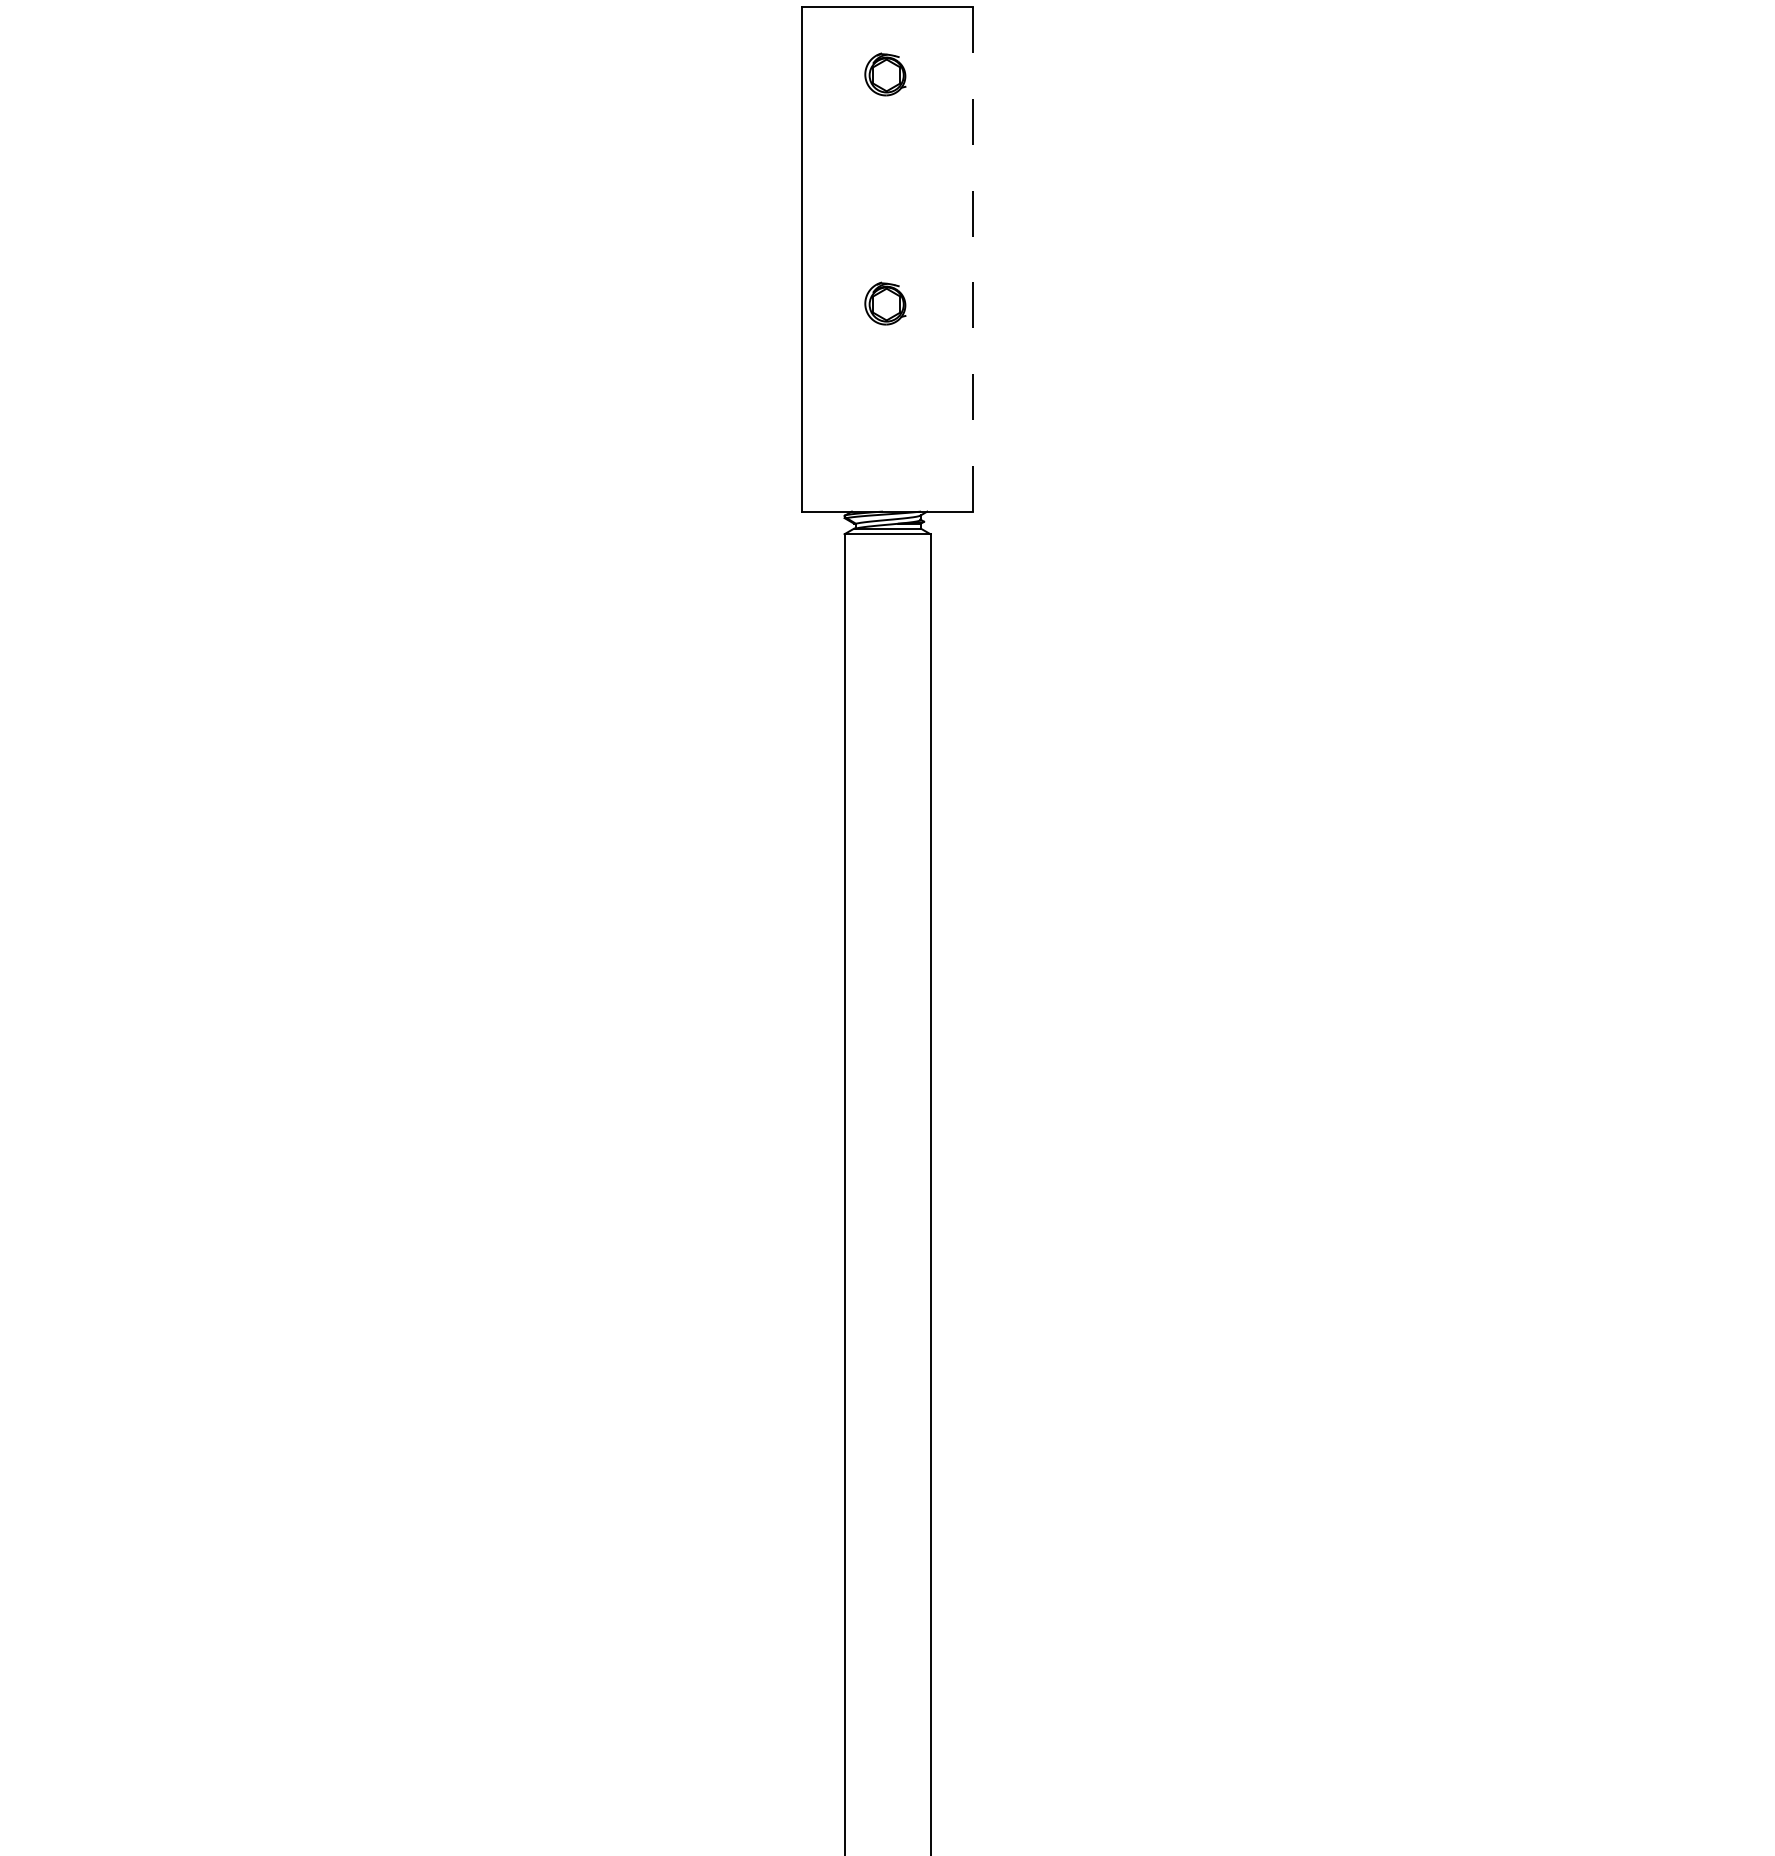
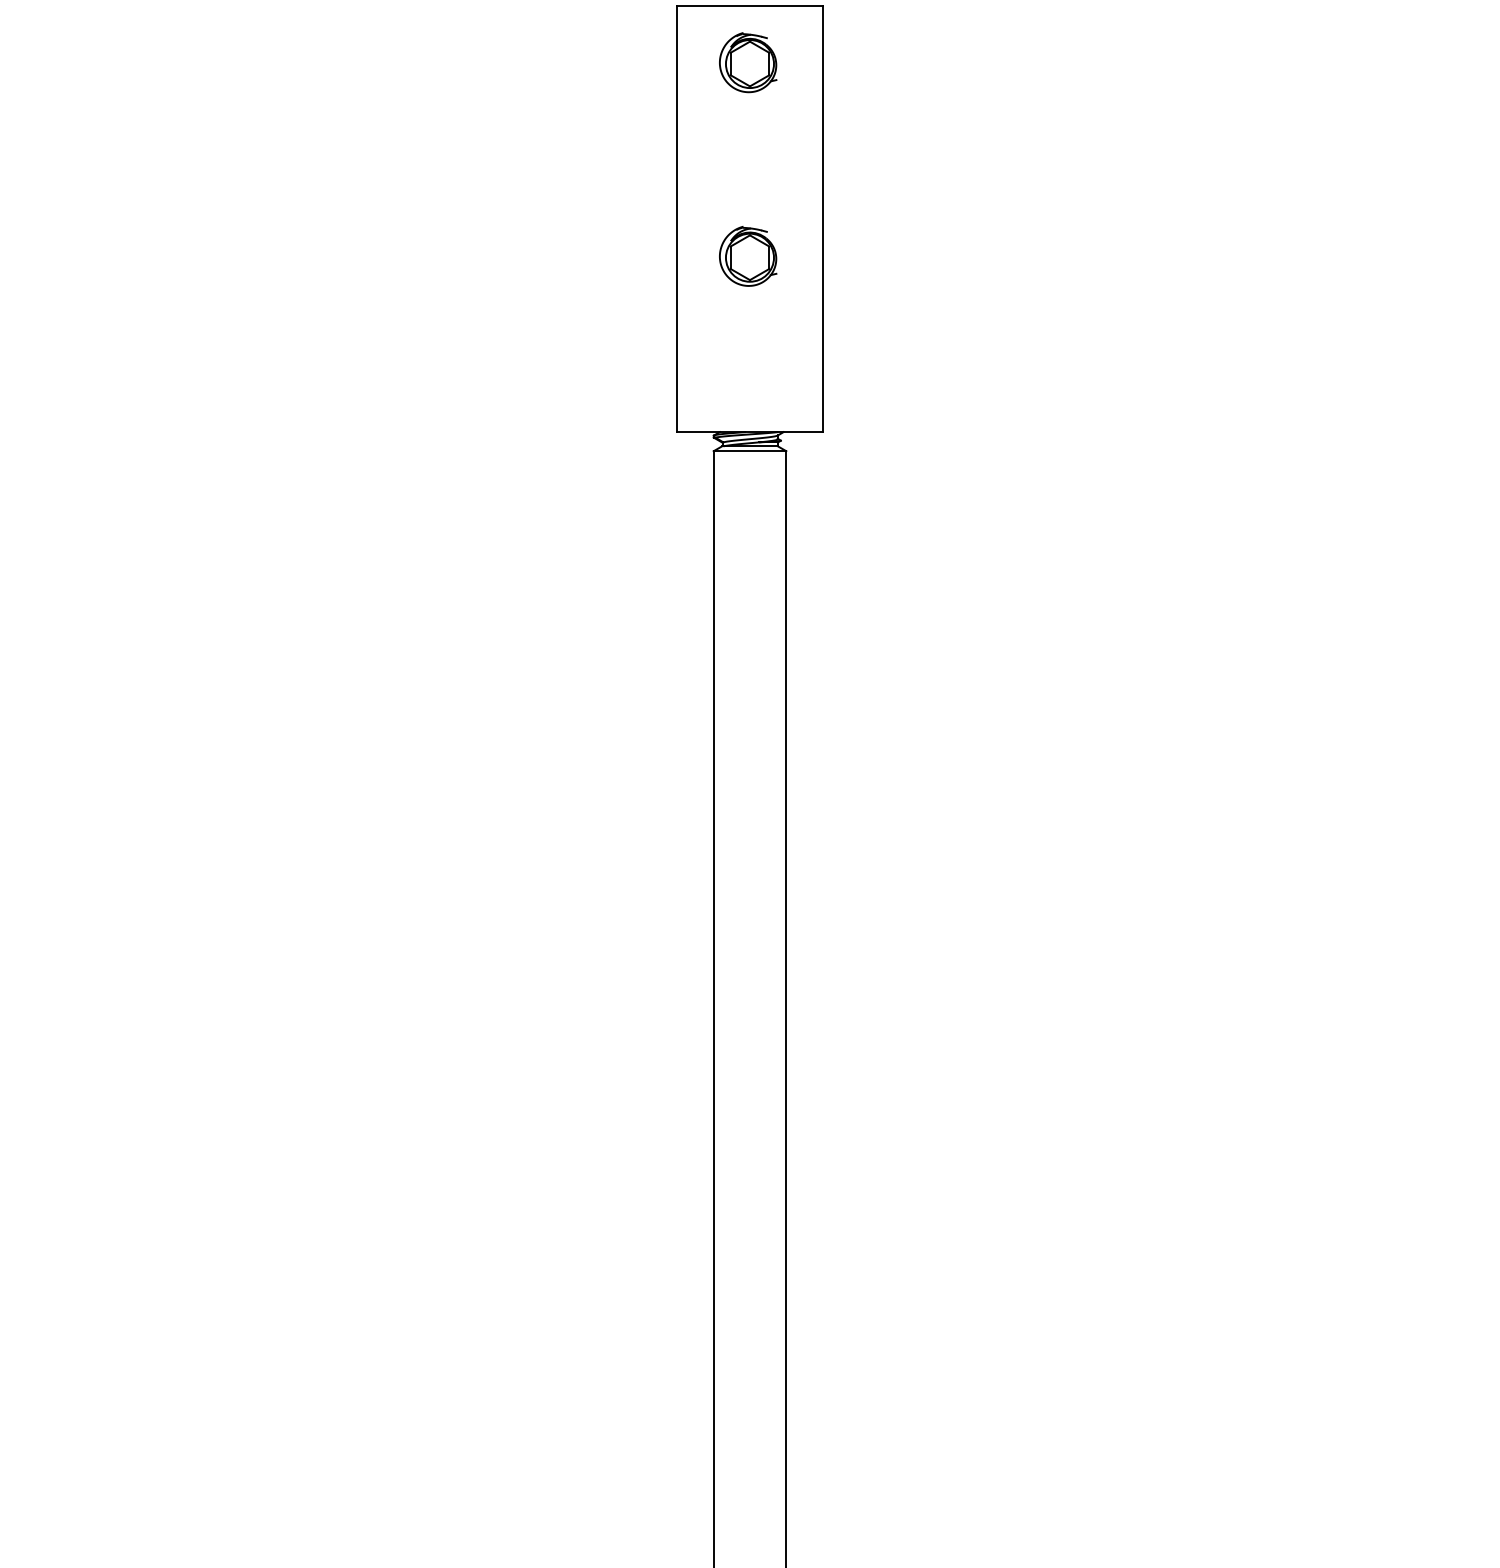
part: (885, 74) -> (748, 62), size x1.67
line: (973, 259) -> (822, 219), dashed -> solid
part: (885, 303) -> (748, 256), size x1.67

